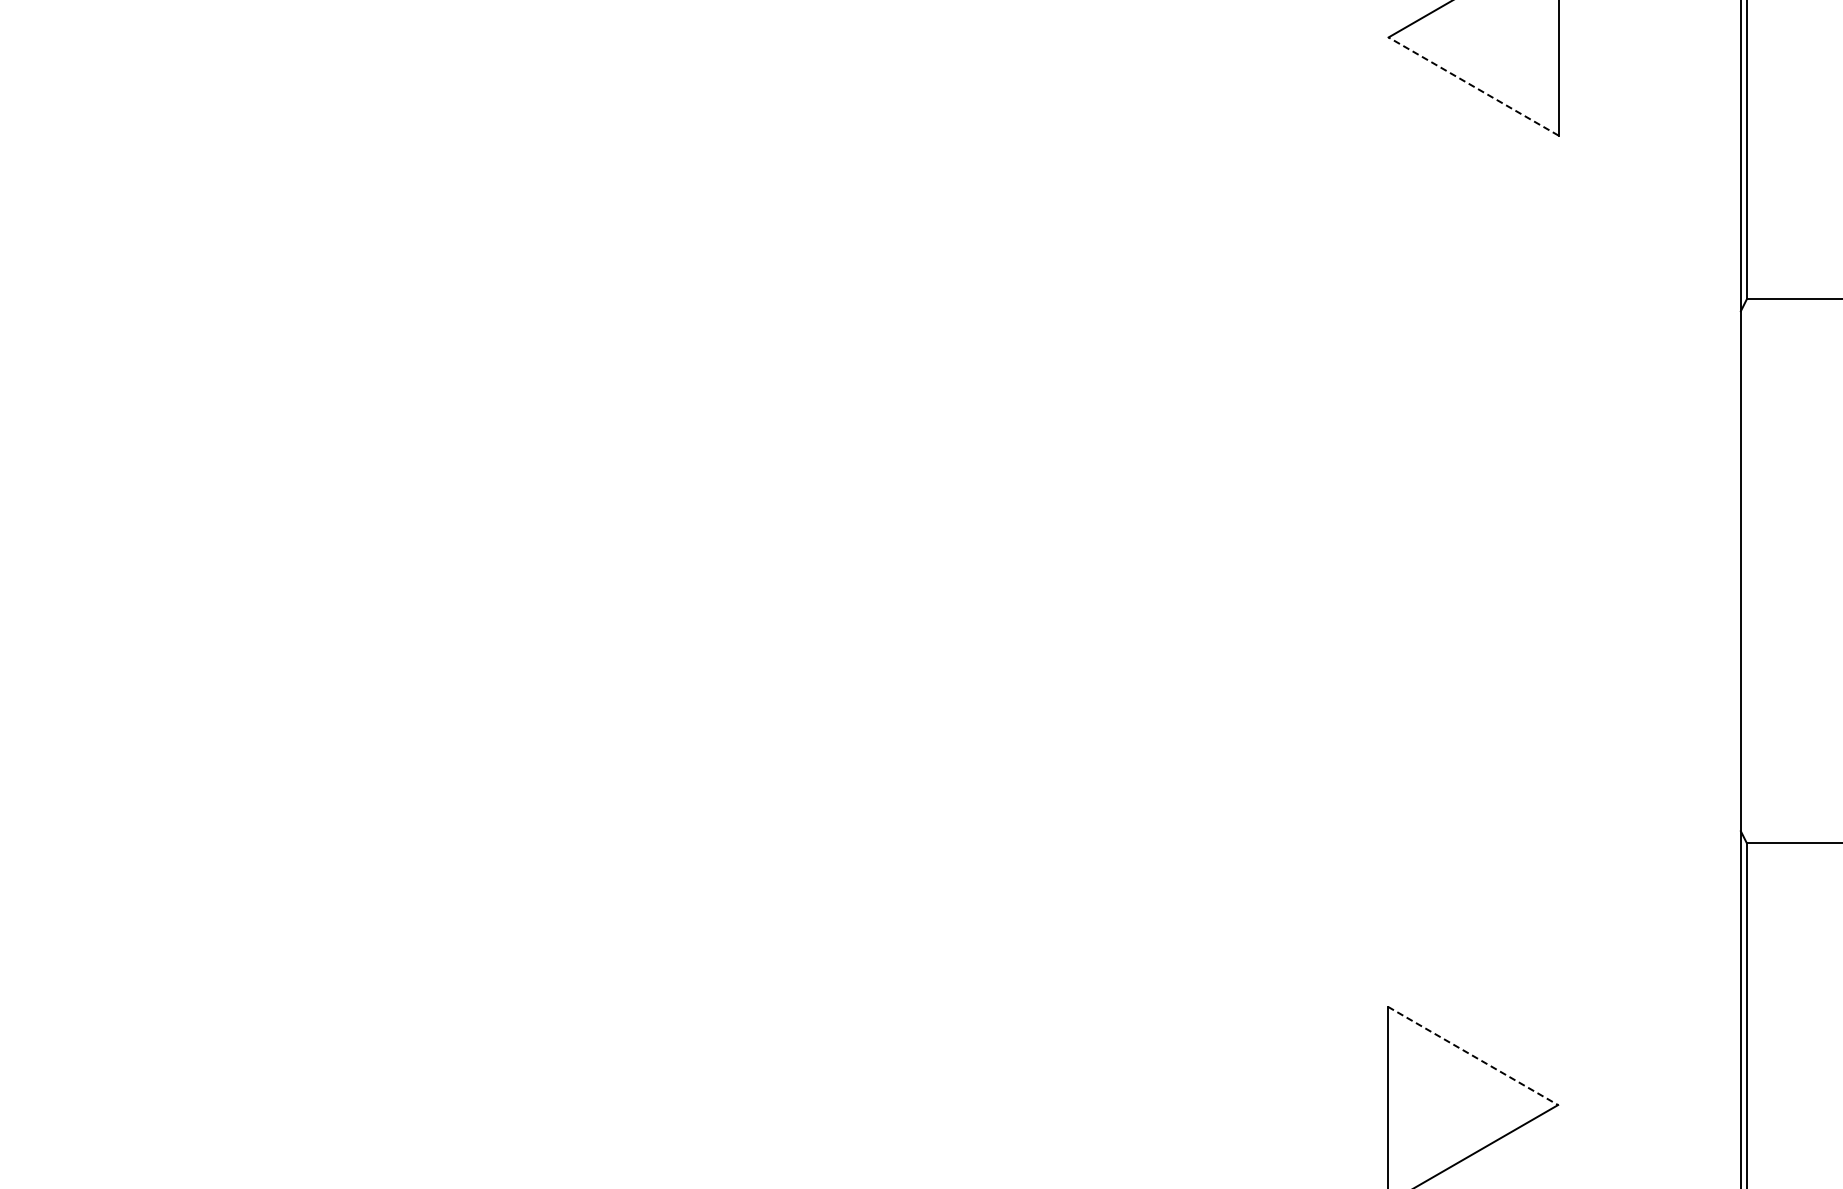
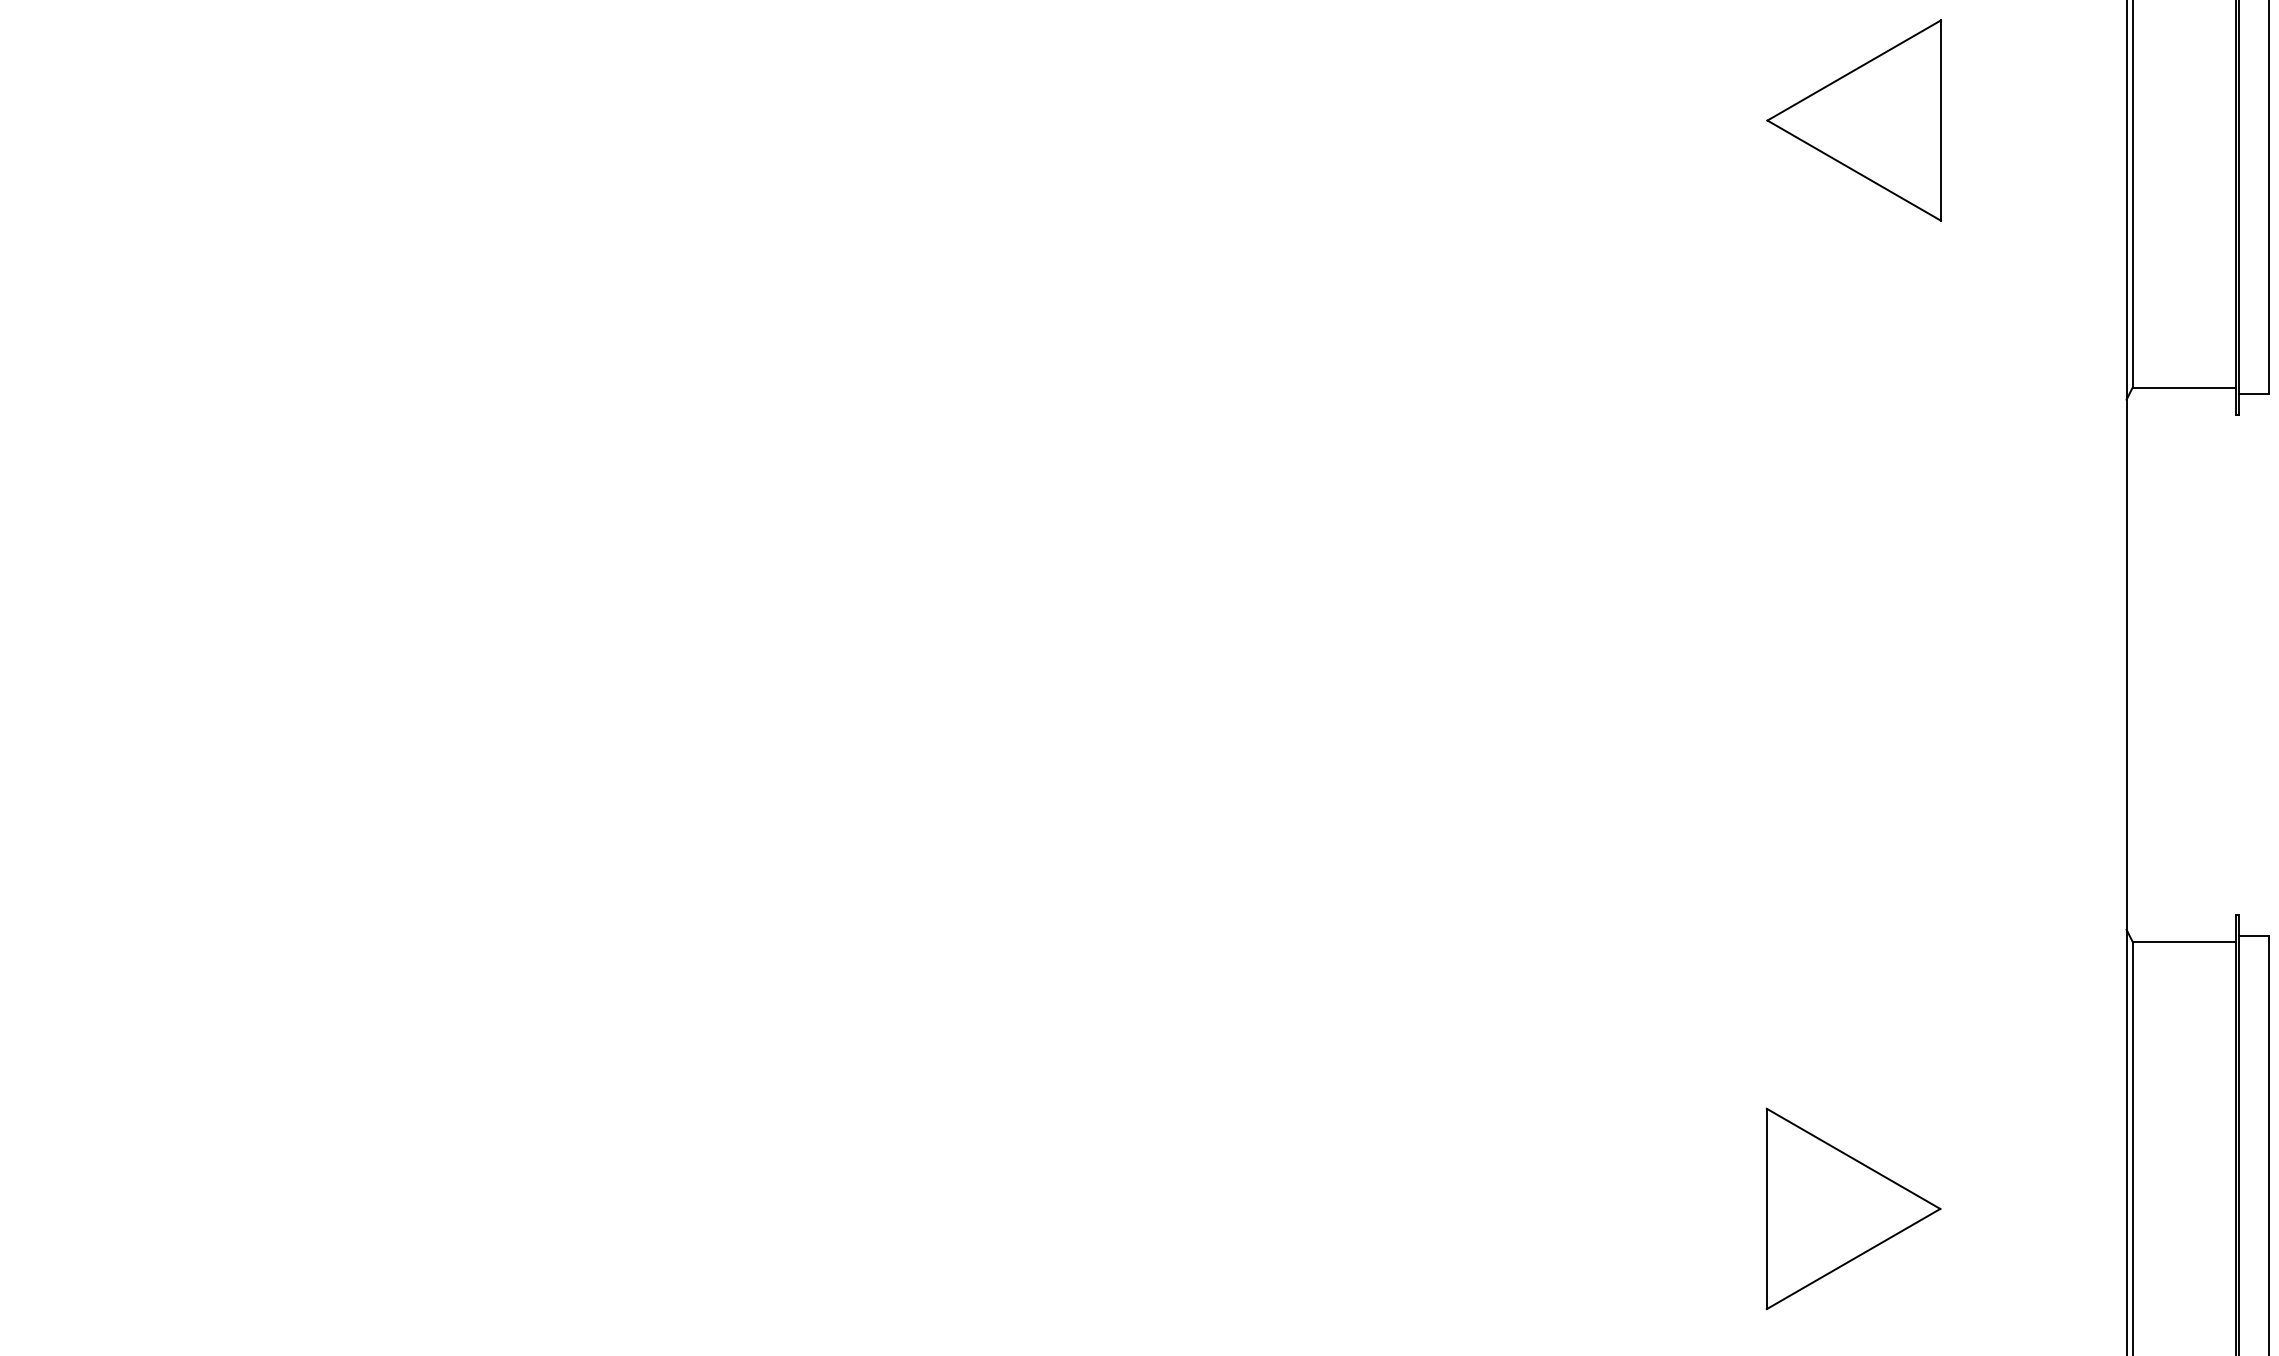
line: (1472, 86) -> (1853, 170), dashed -> solid
line: (1473, 1056) -> (1854, 1159), dashed -> solid

